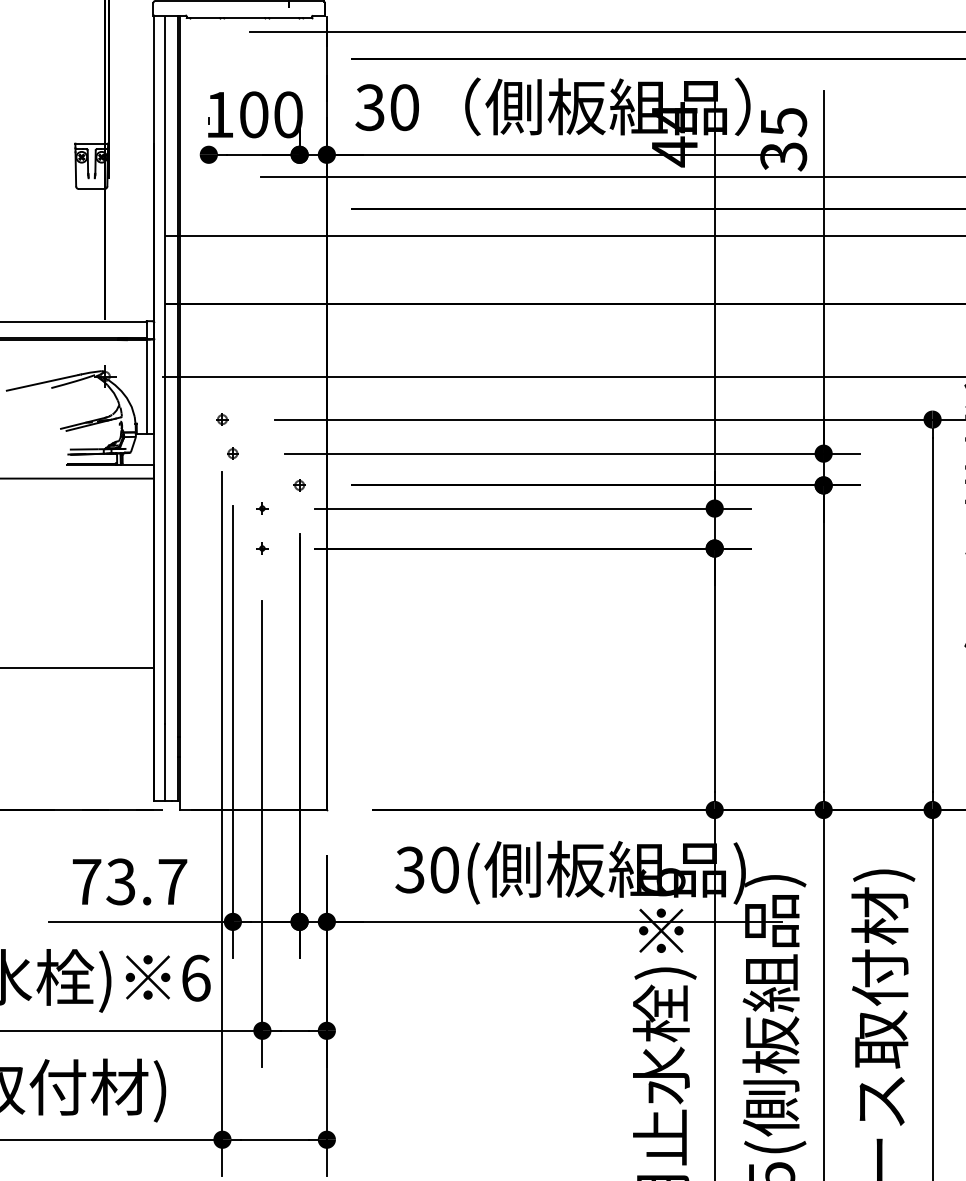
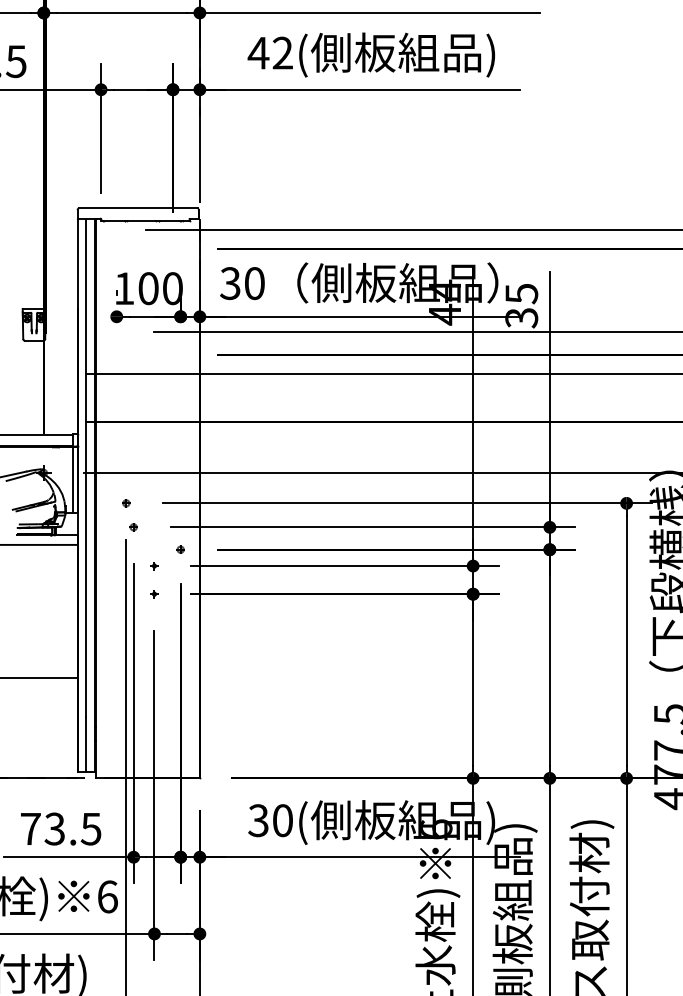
text: (171, 882) -> (90, 829), 73.7 -> 73.5

